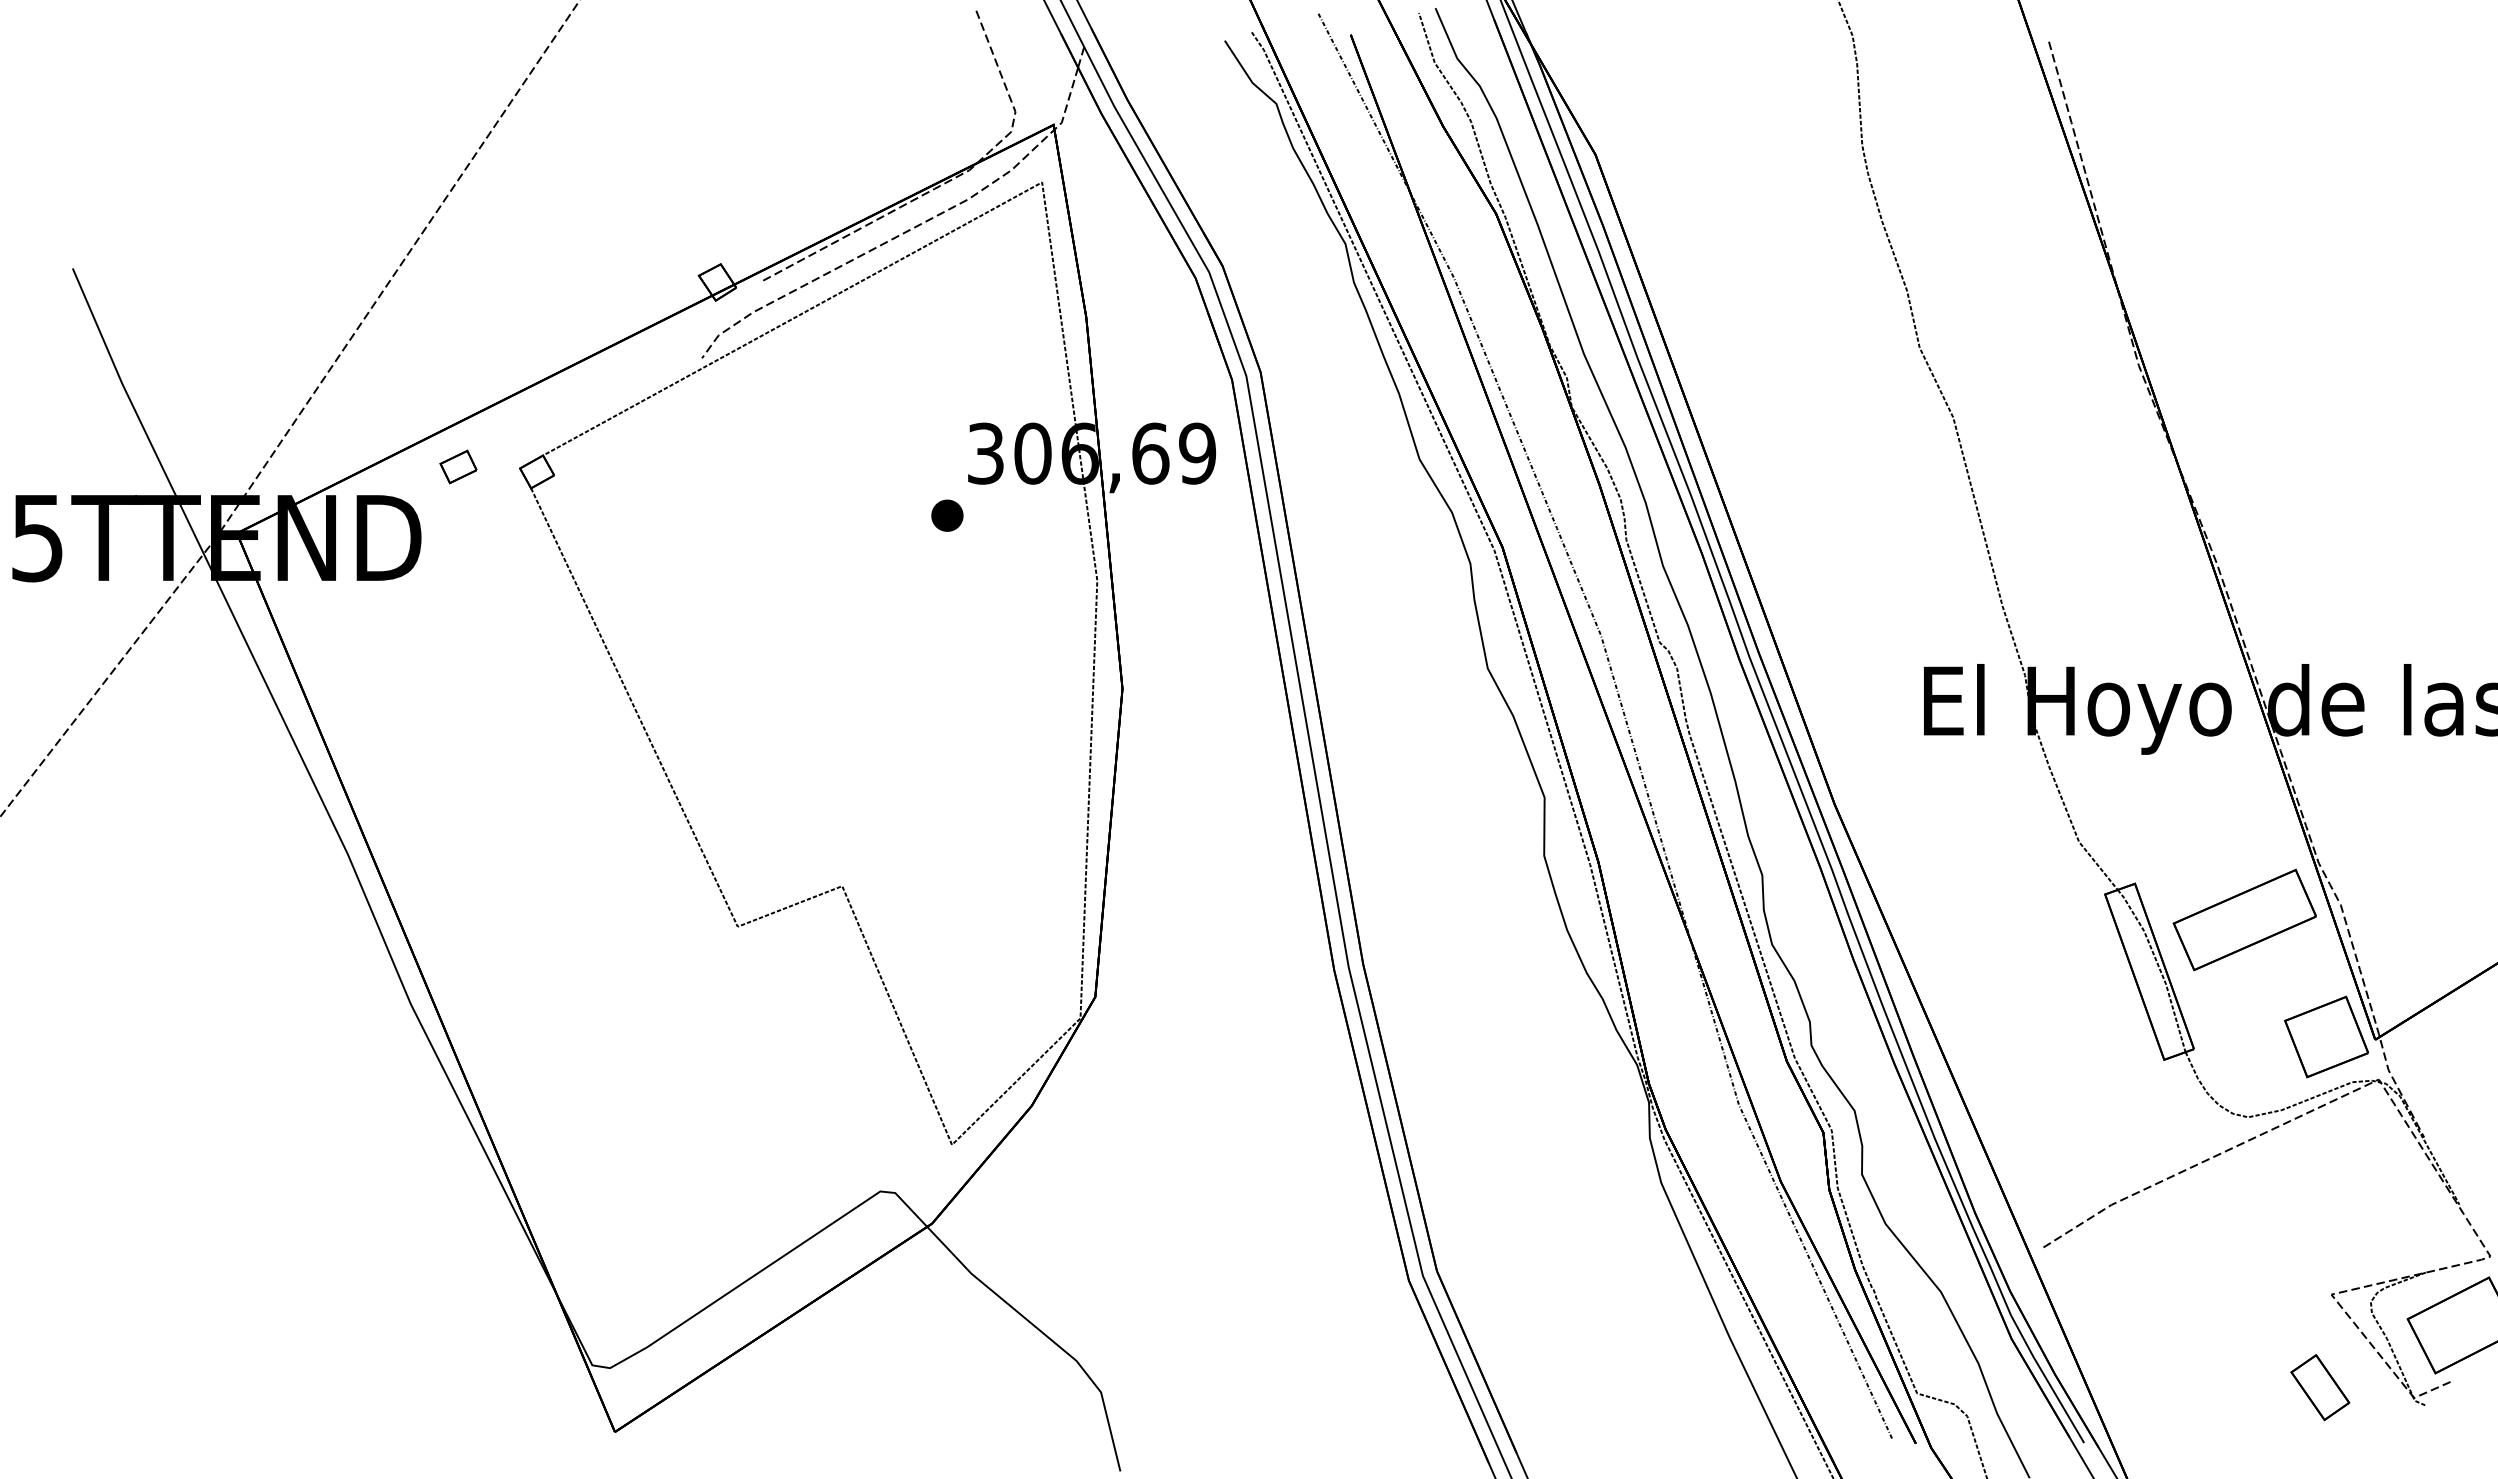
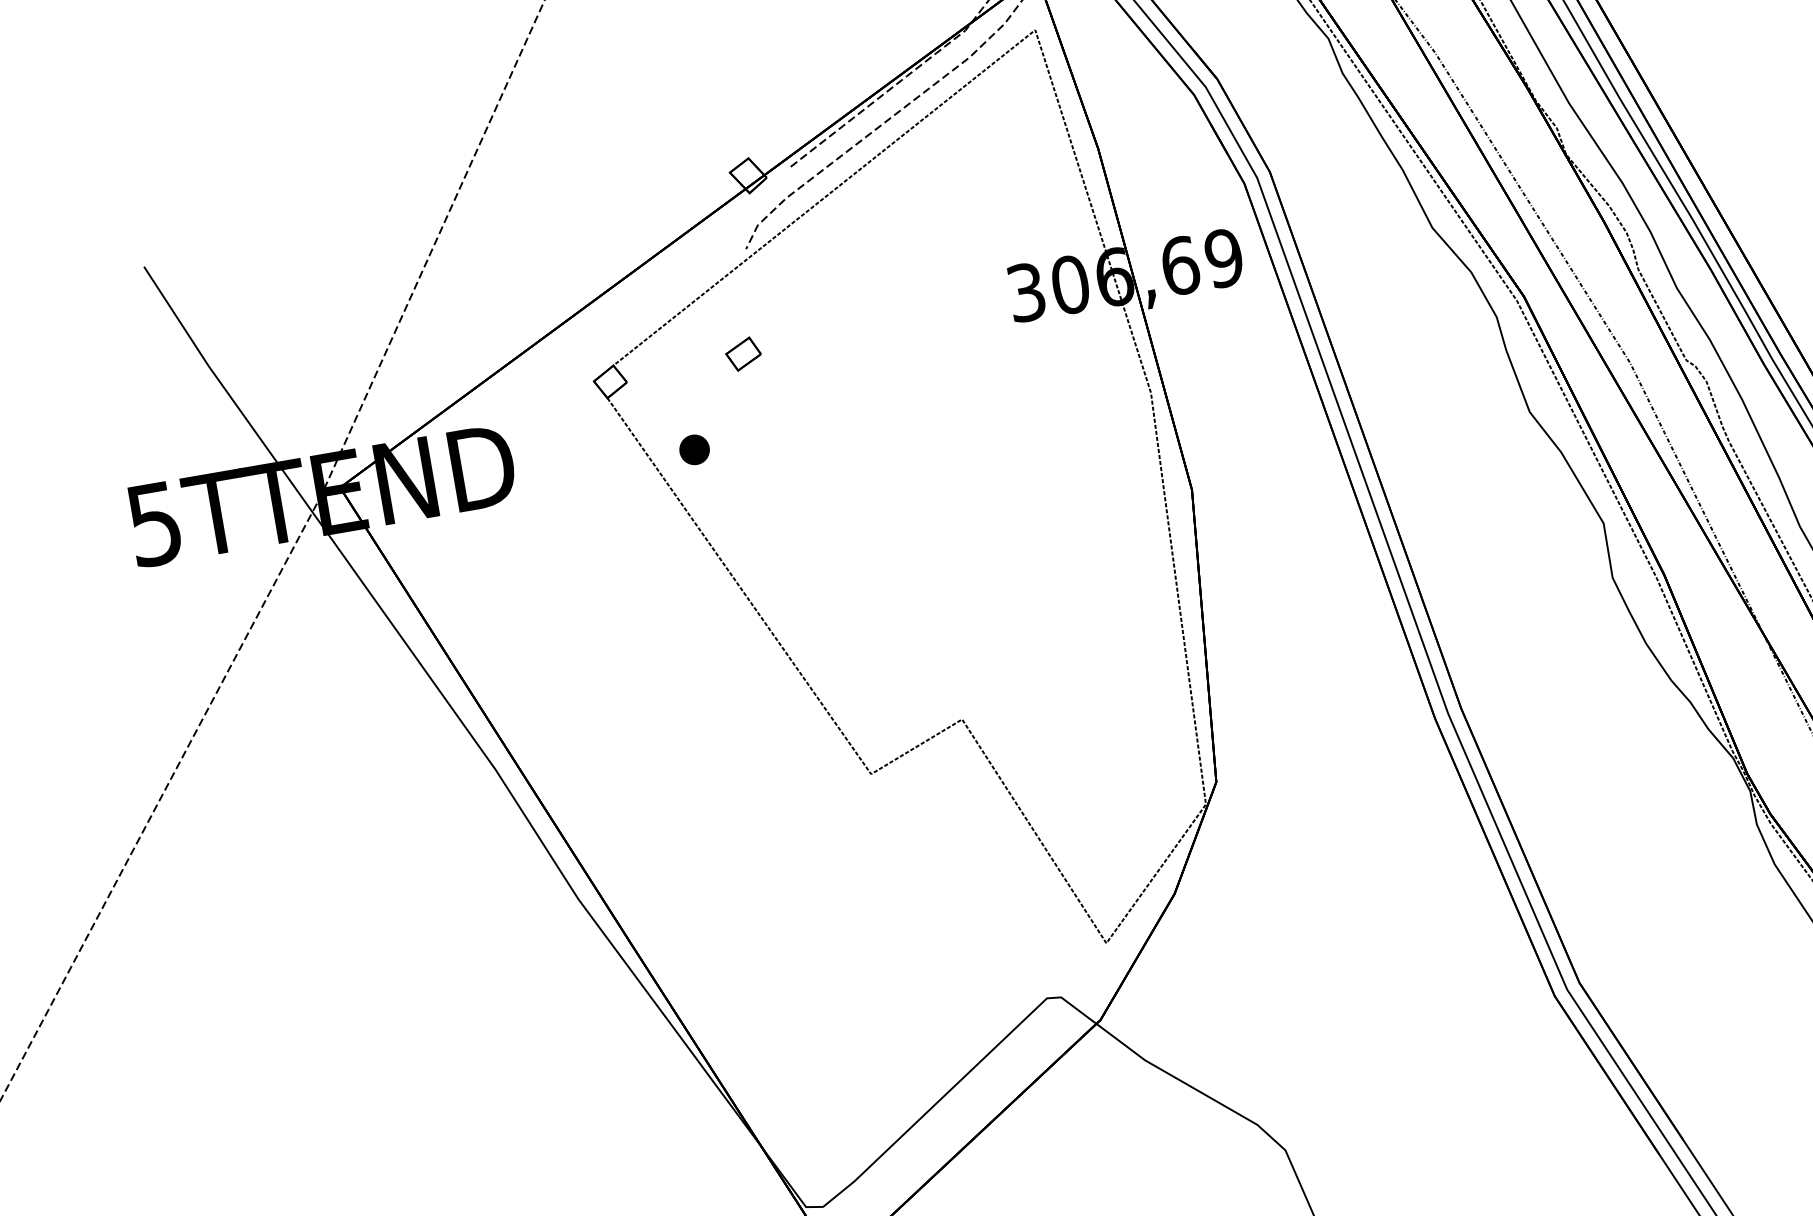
part: (458, 466) -> (743, 353), moved
part: (947, 515) -> (694, 449), moved

